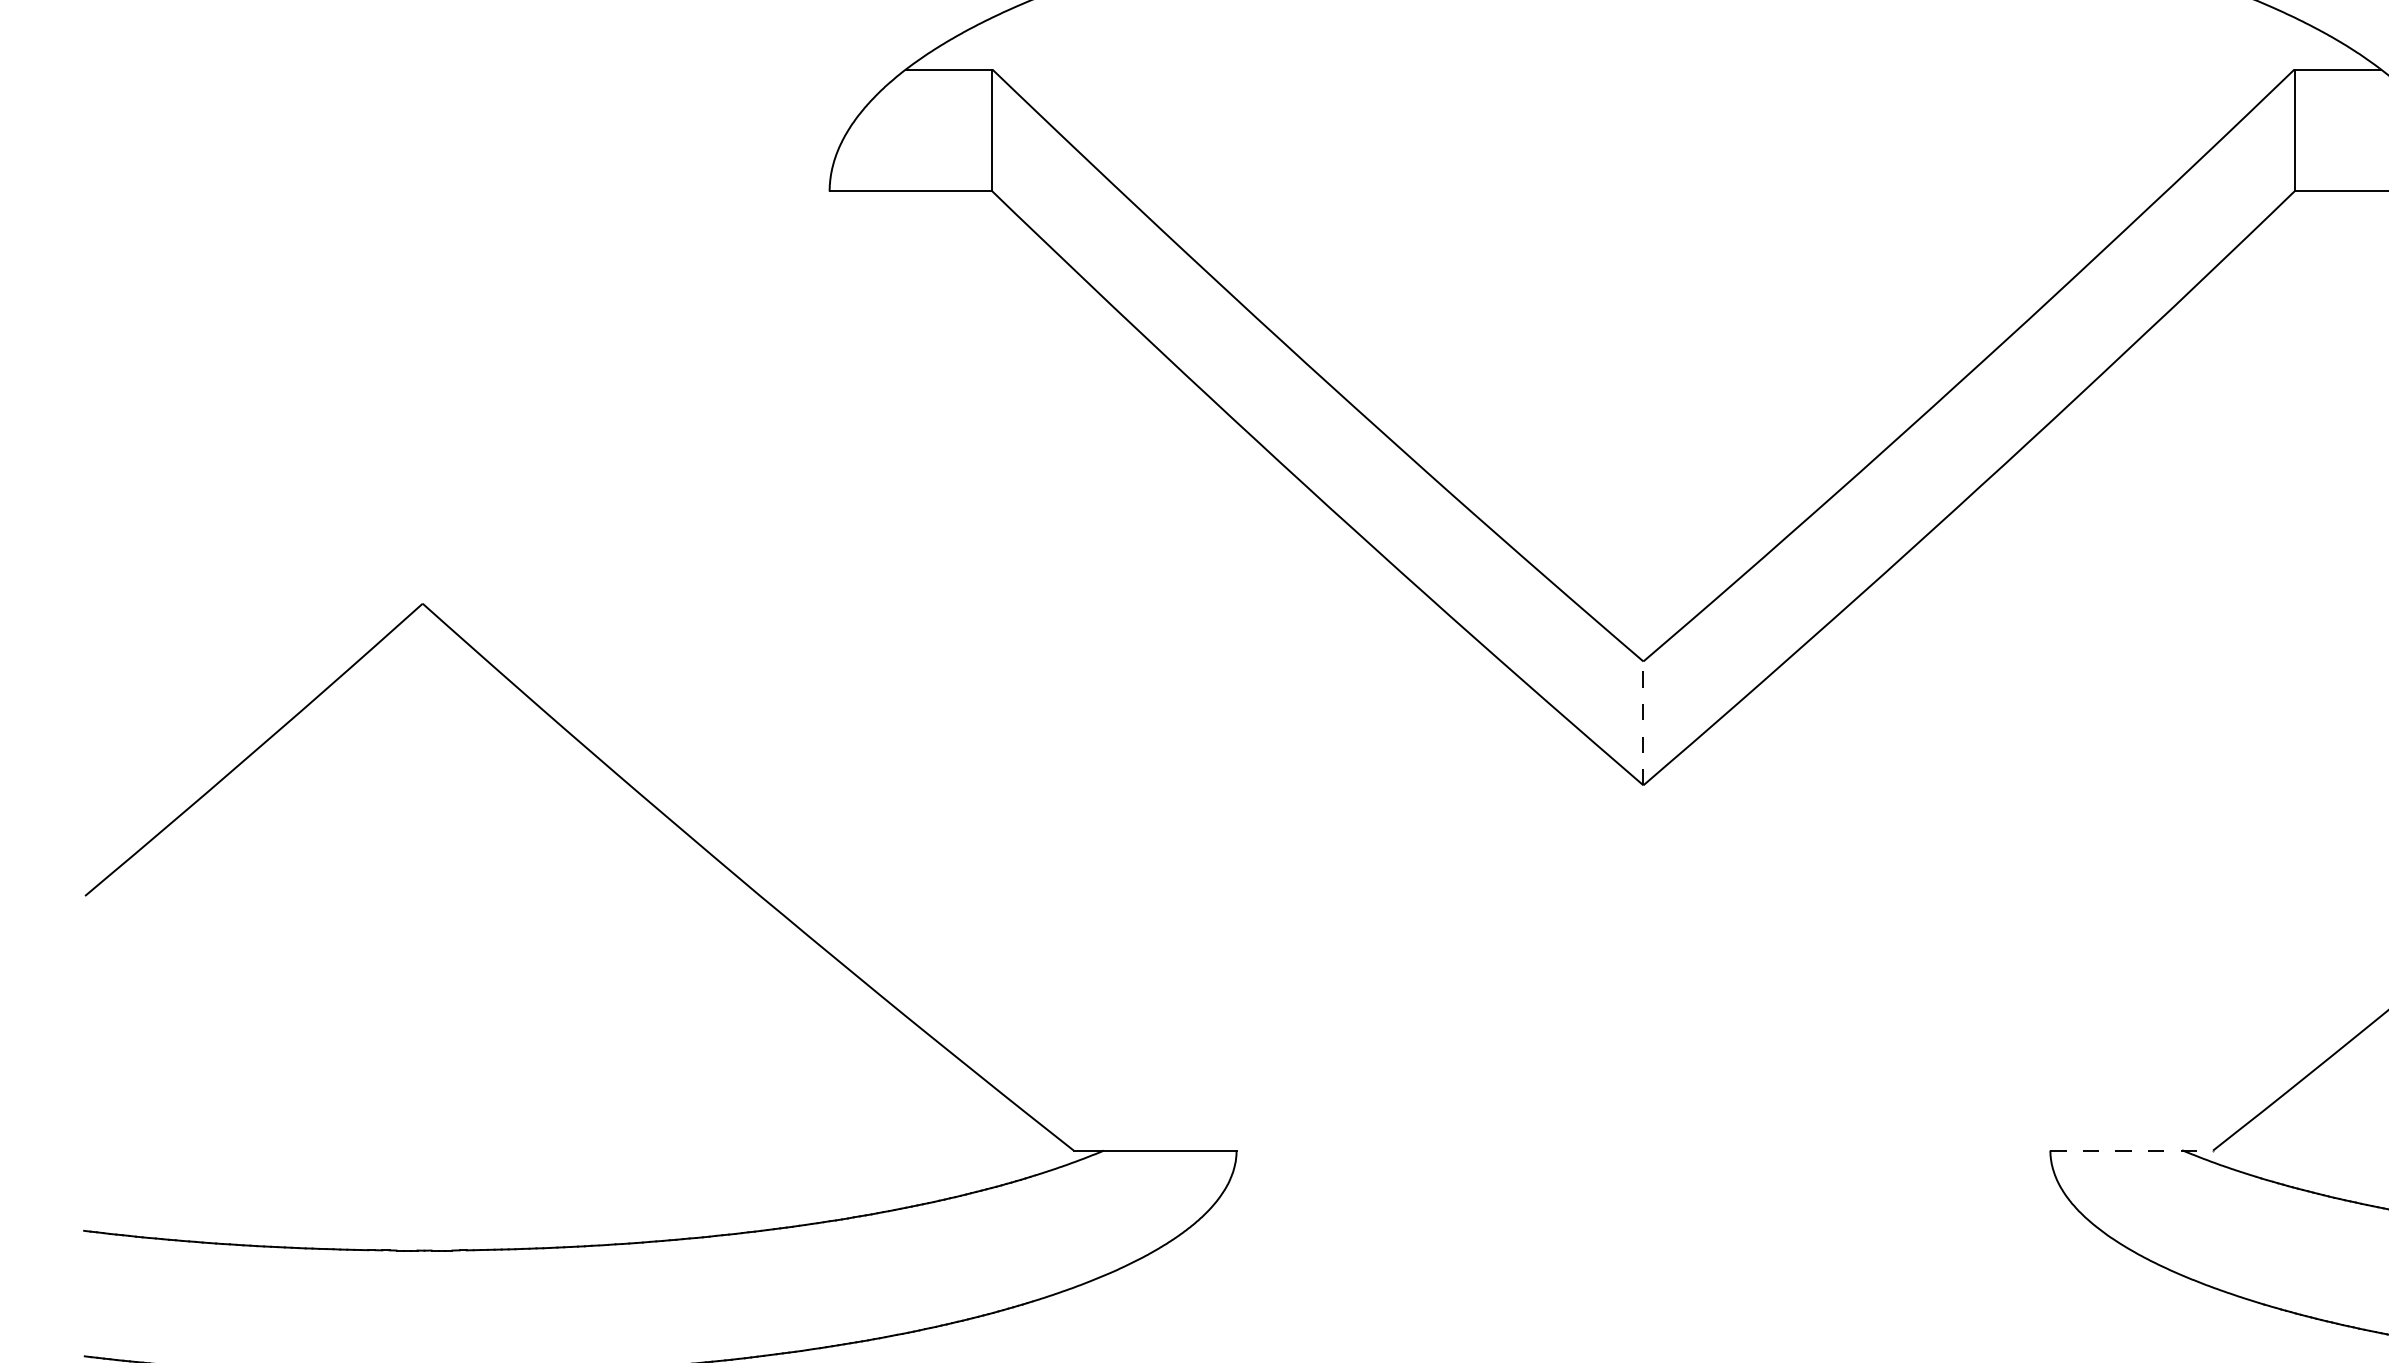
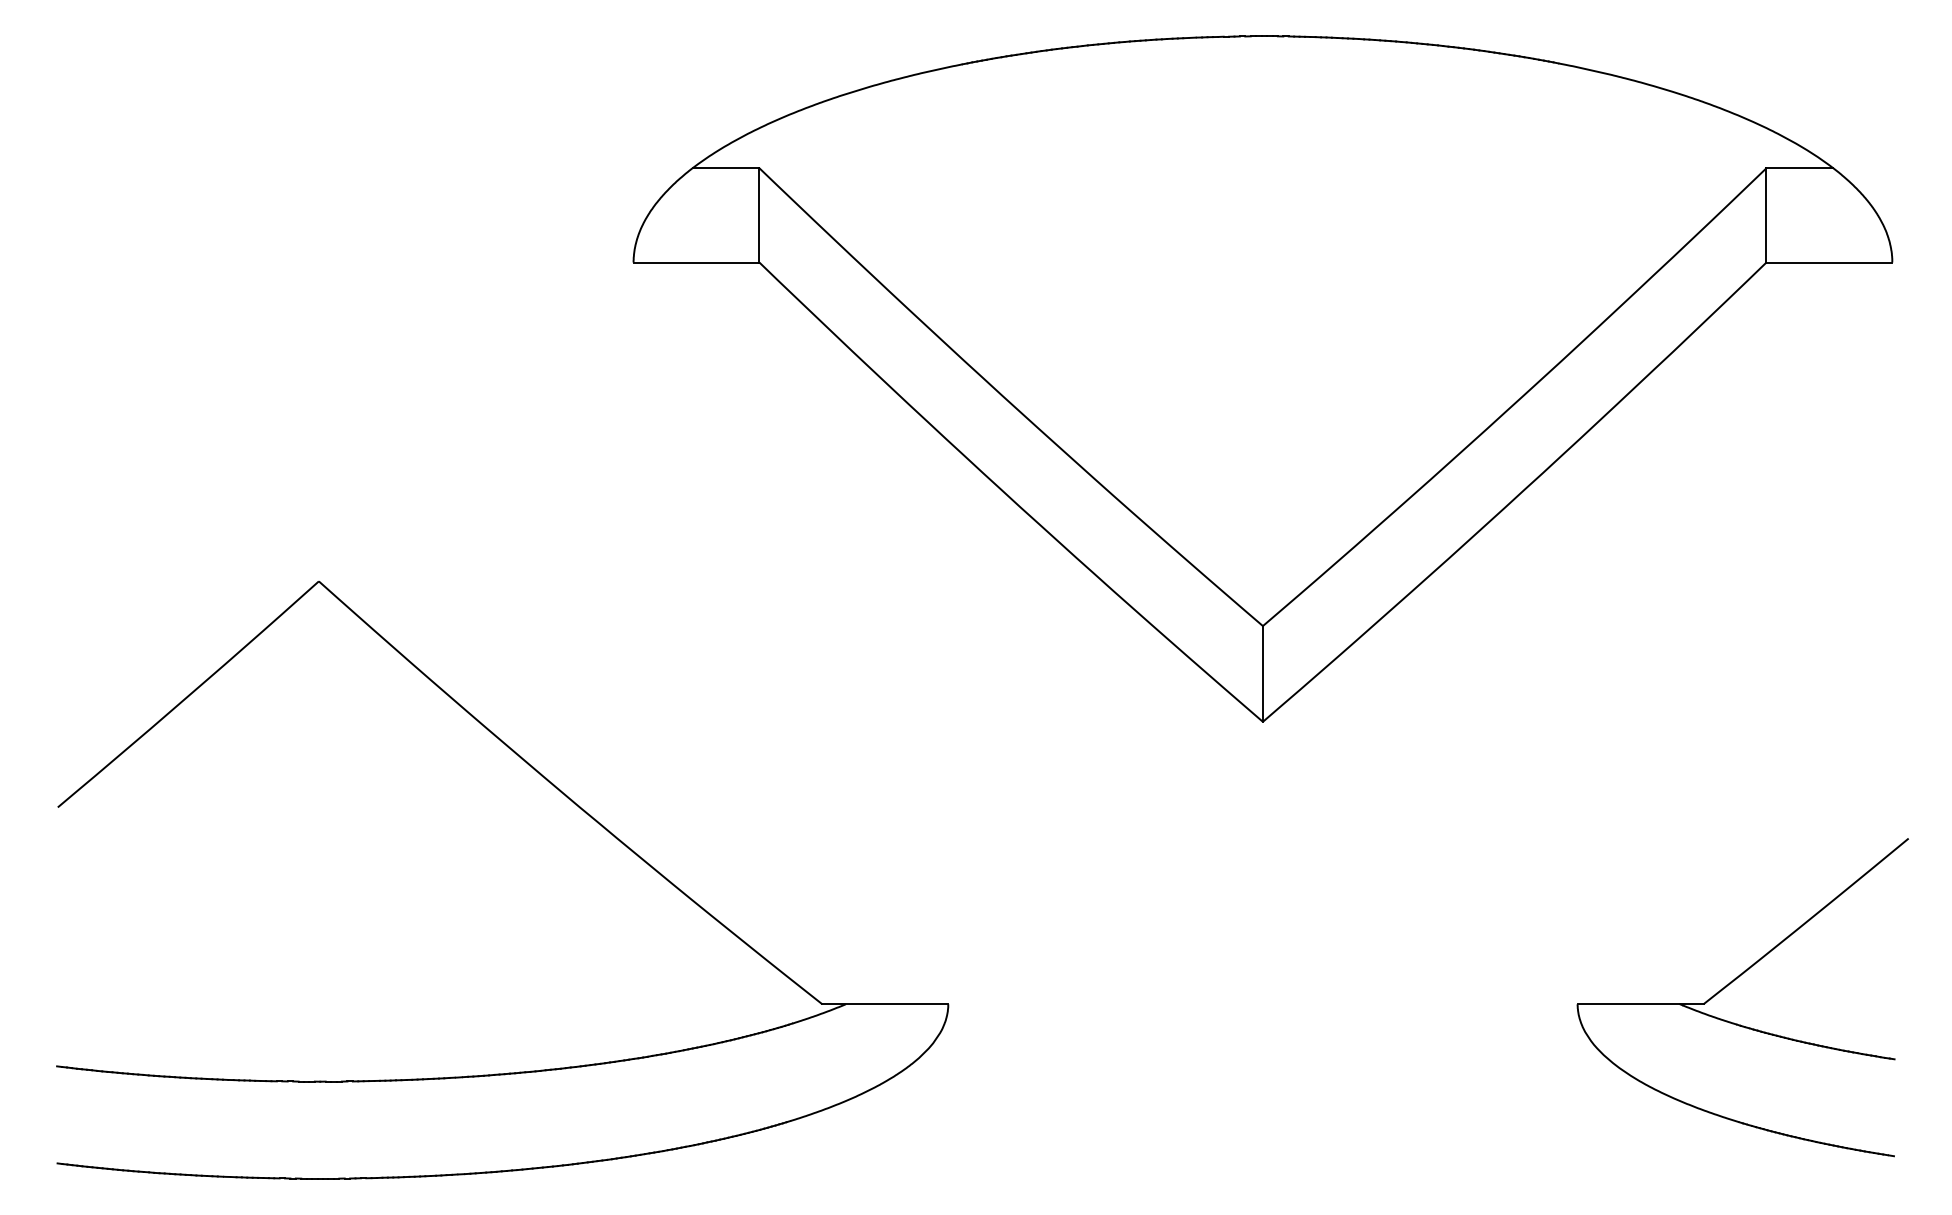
line: (1642, 722) -> (1262, 673), dashed -> solid
line: (2131, 1150) -> (1640, 1004), dashed -> solid

